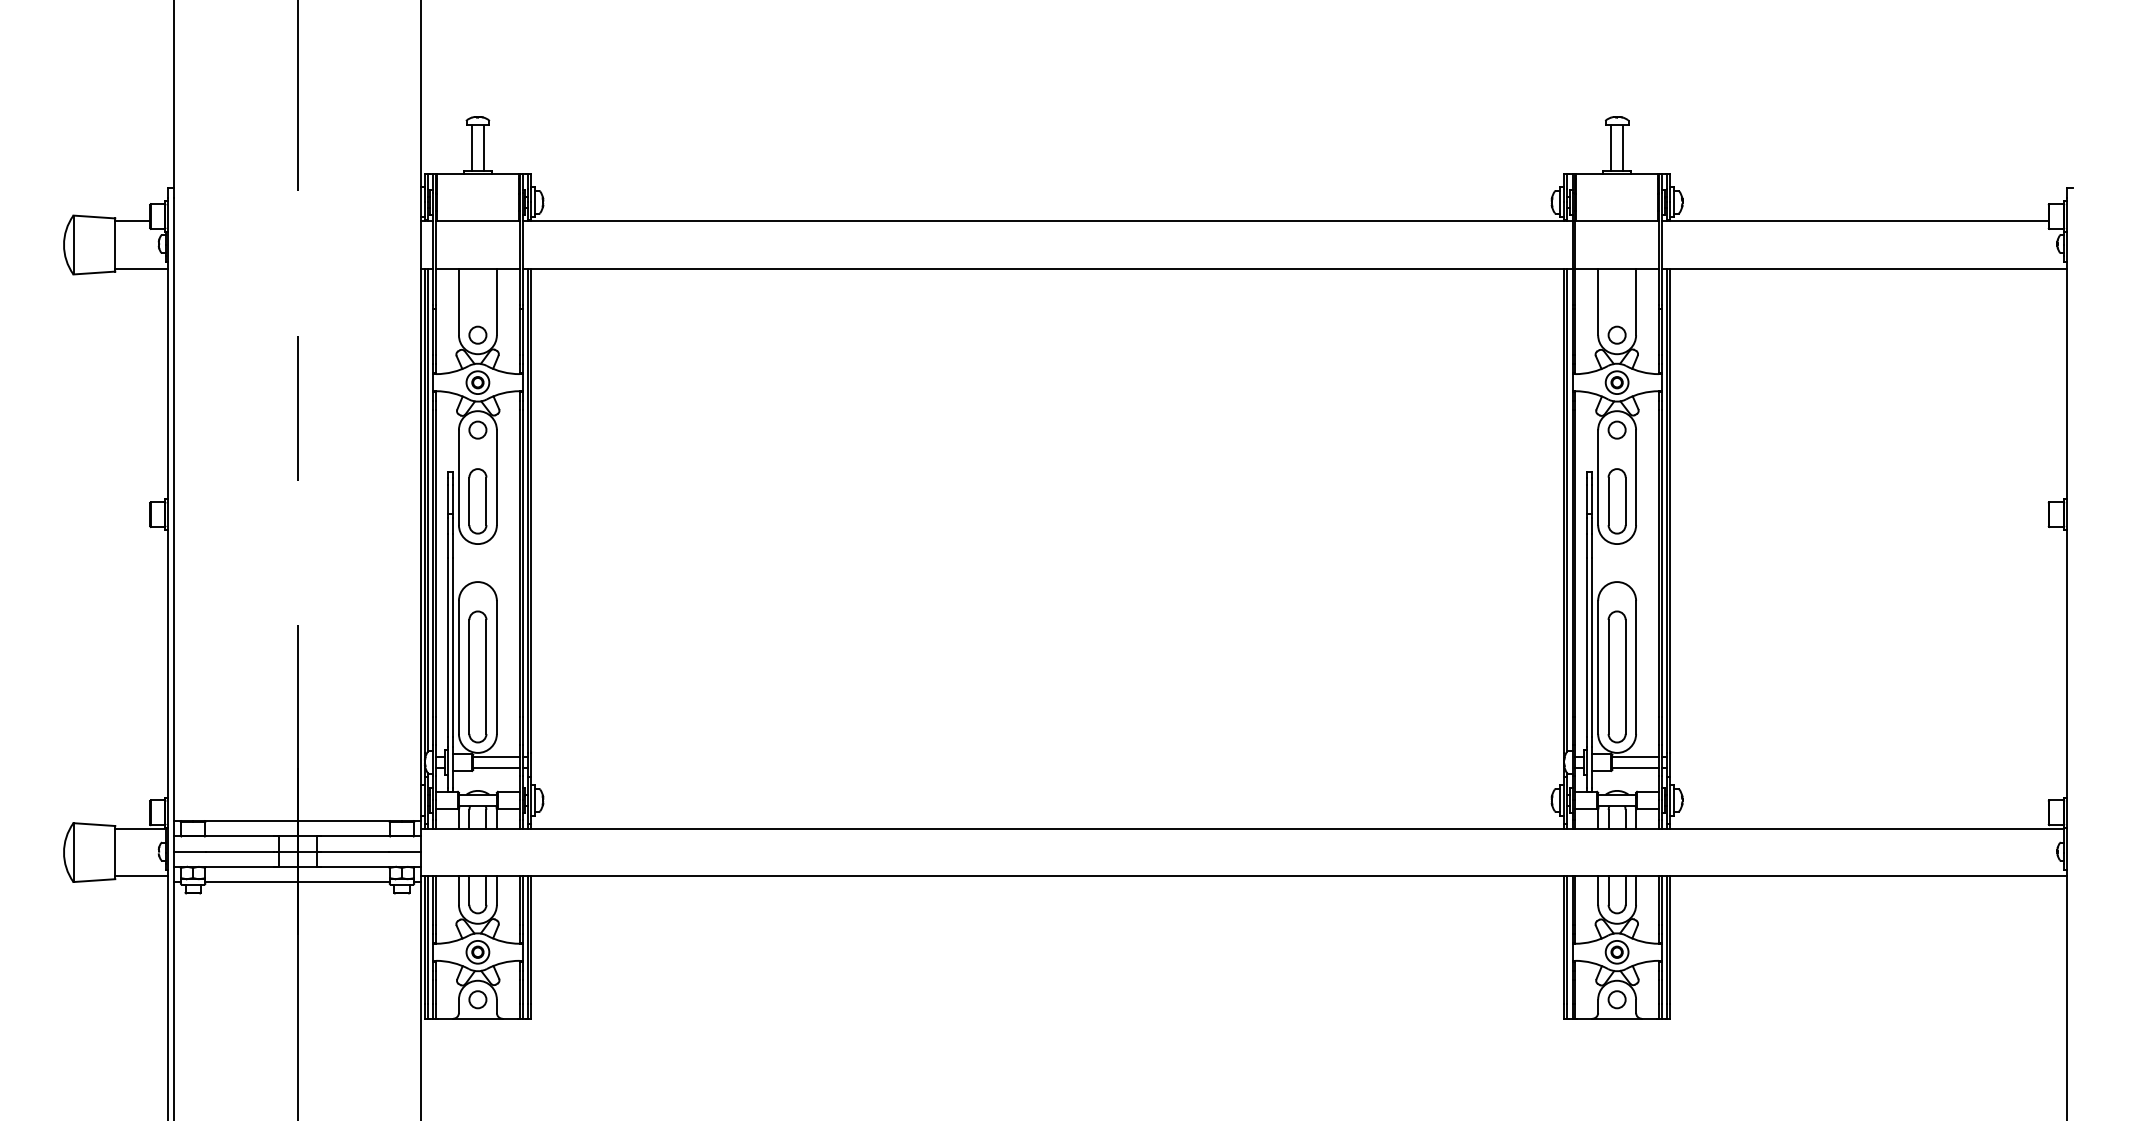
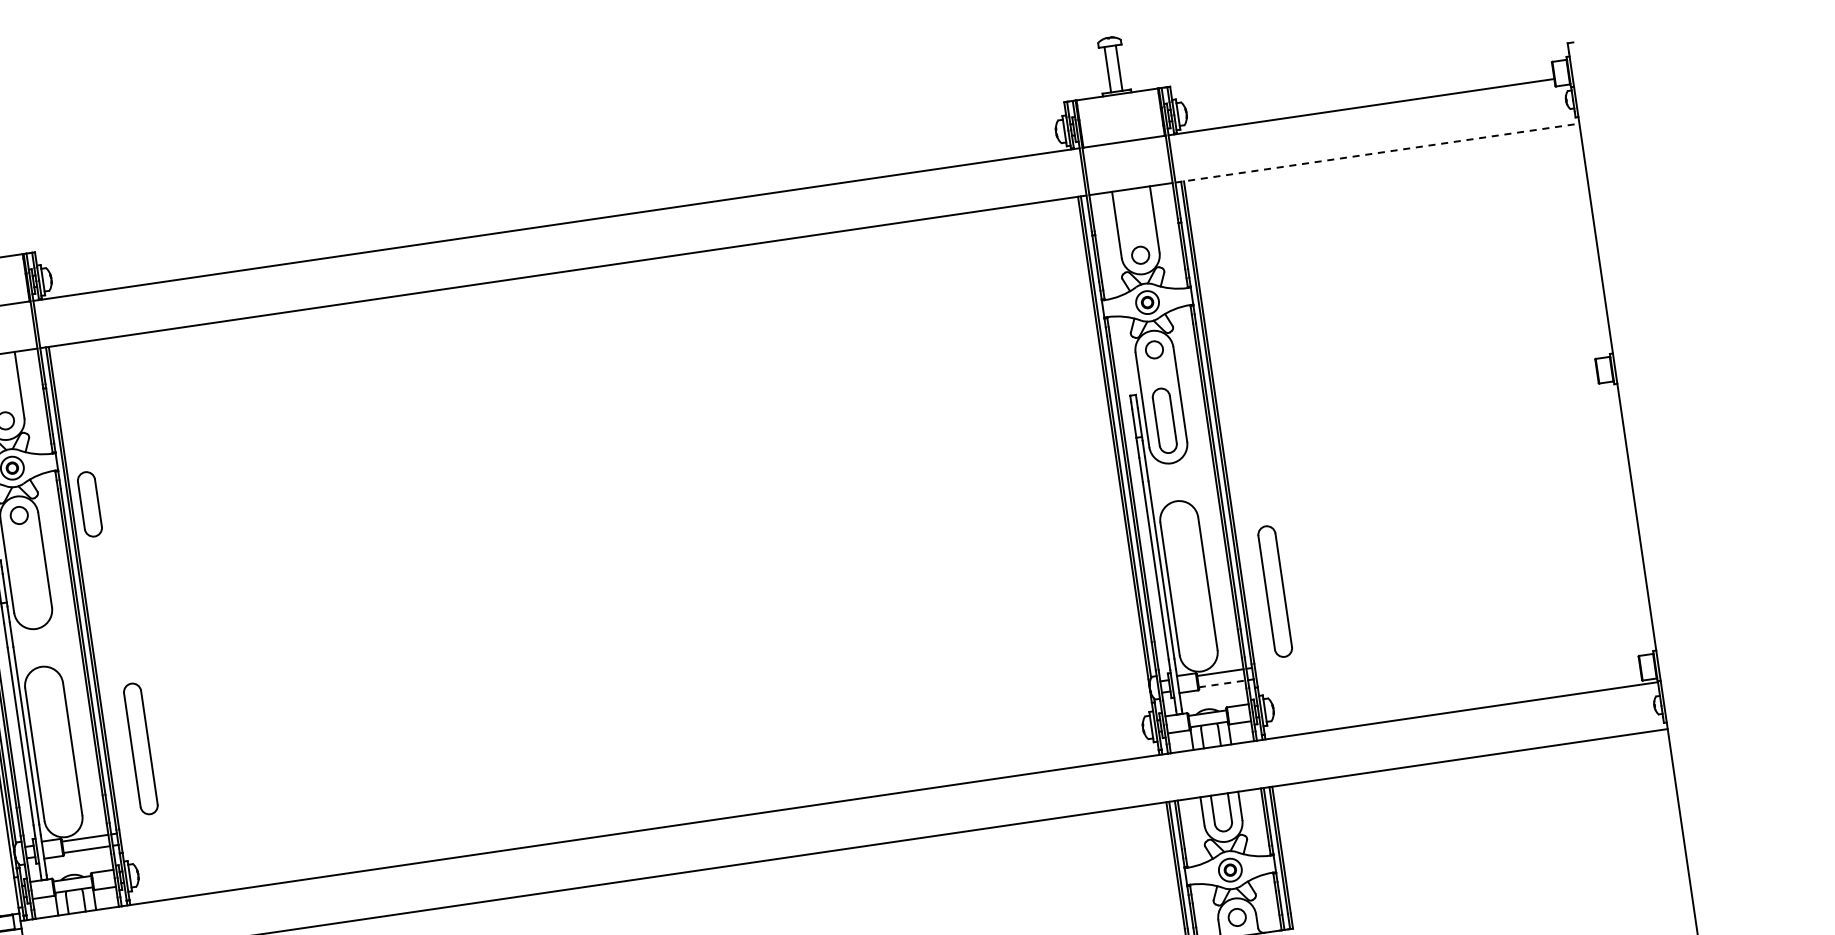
line: (1864, 268) -> (1377, 152), solid -> dashed
part: (477, 501) -> (89, 504), moved
part: (477, 676) -> (140, 748), moved
part: (1616, 676) -> (1274, 591), moved
line: (1636, 768) -> (1222, 684), solid -> dashed

